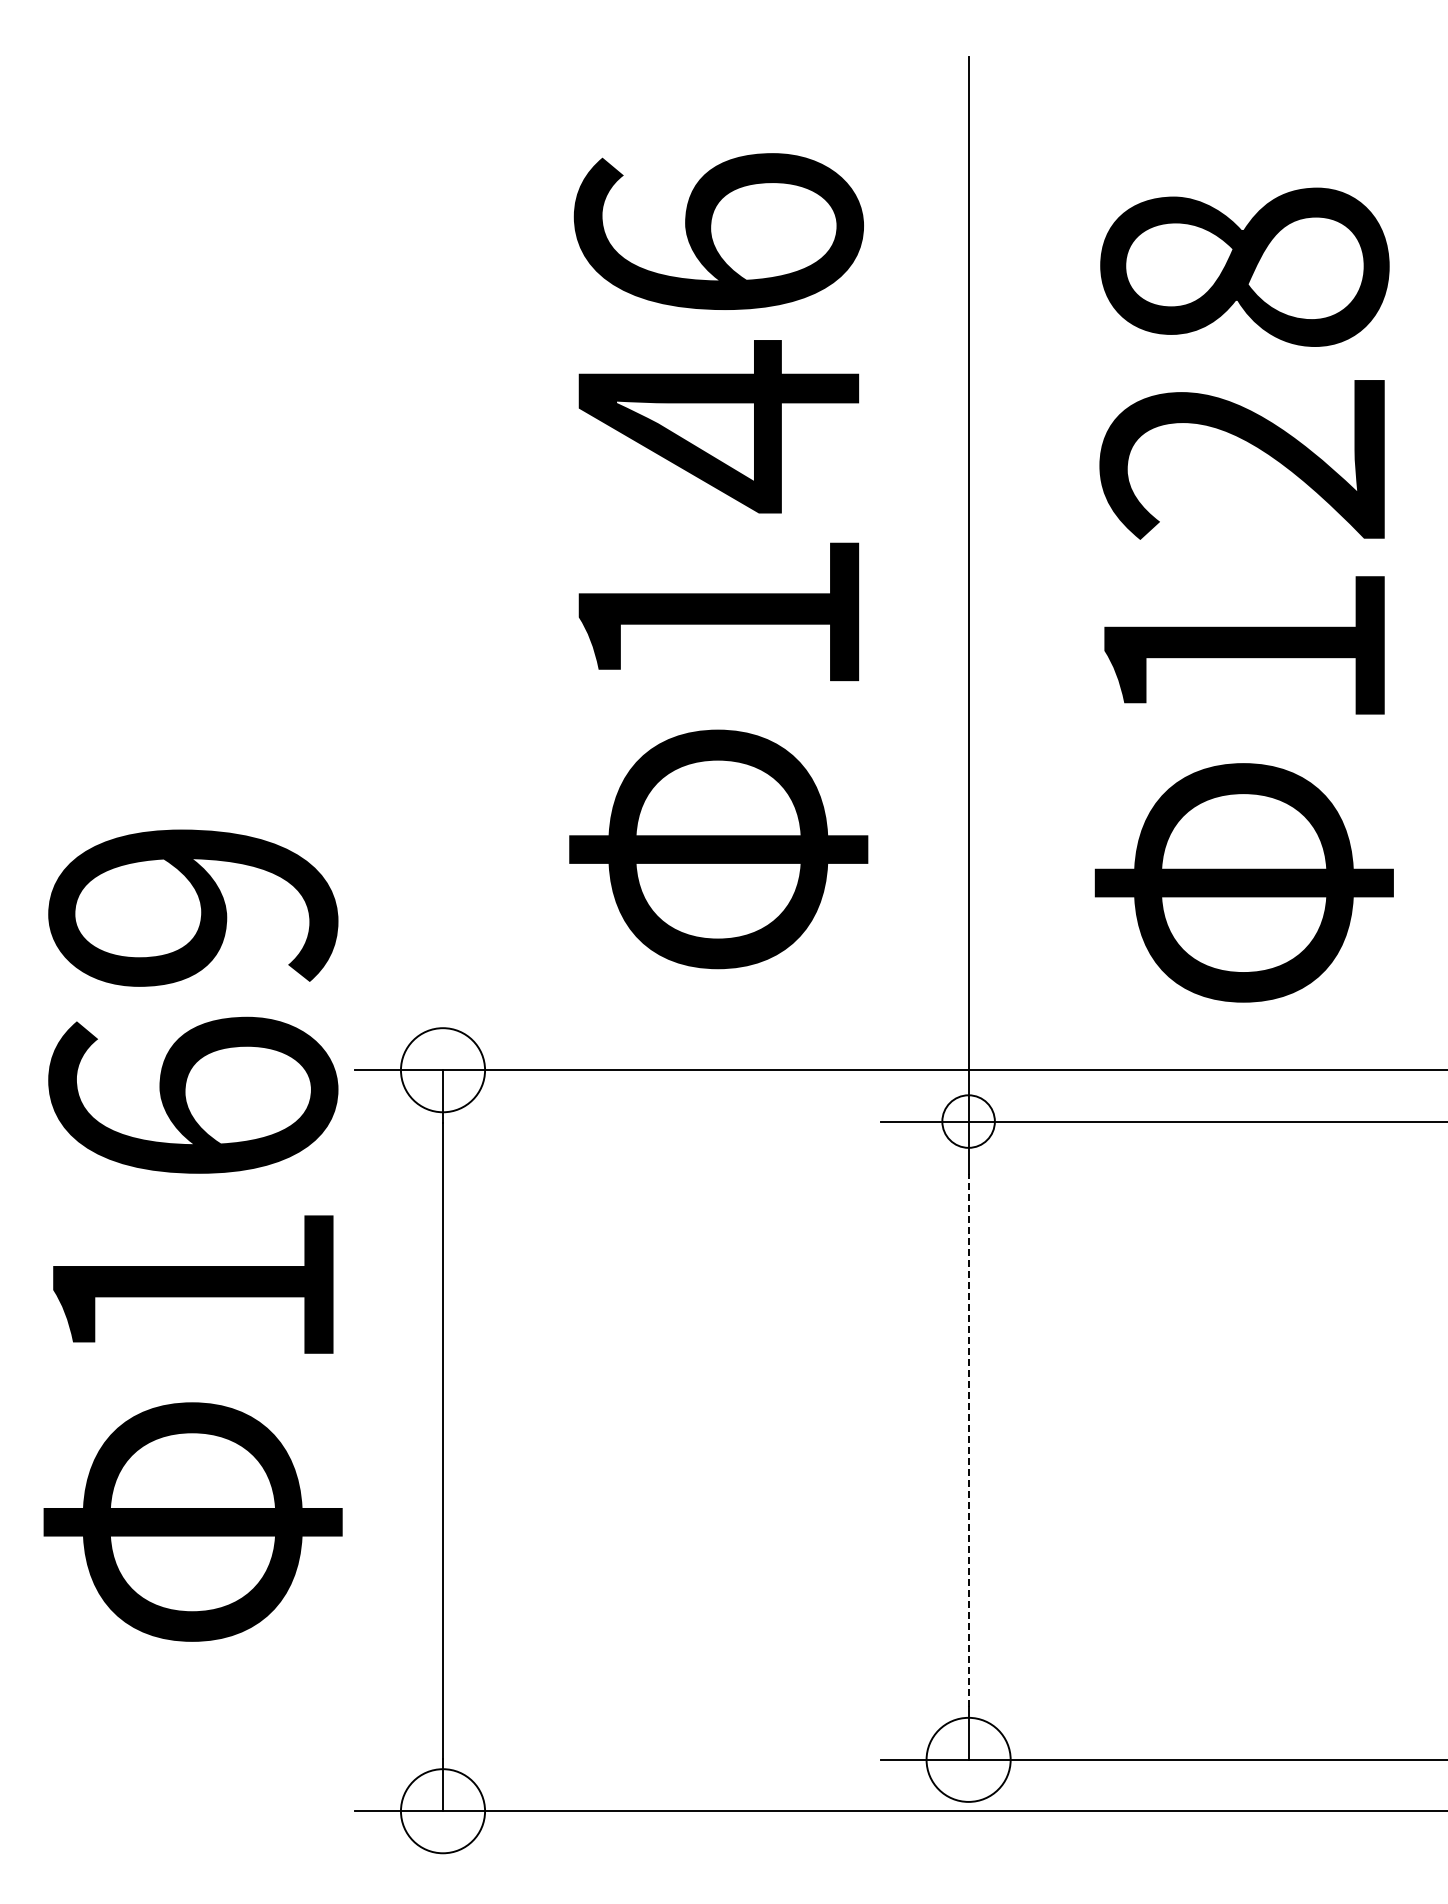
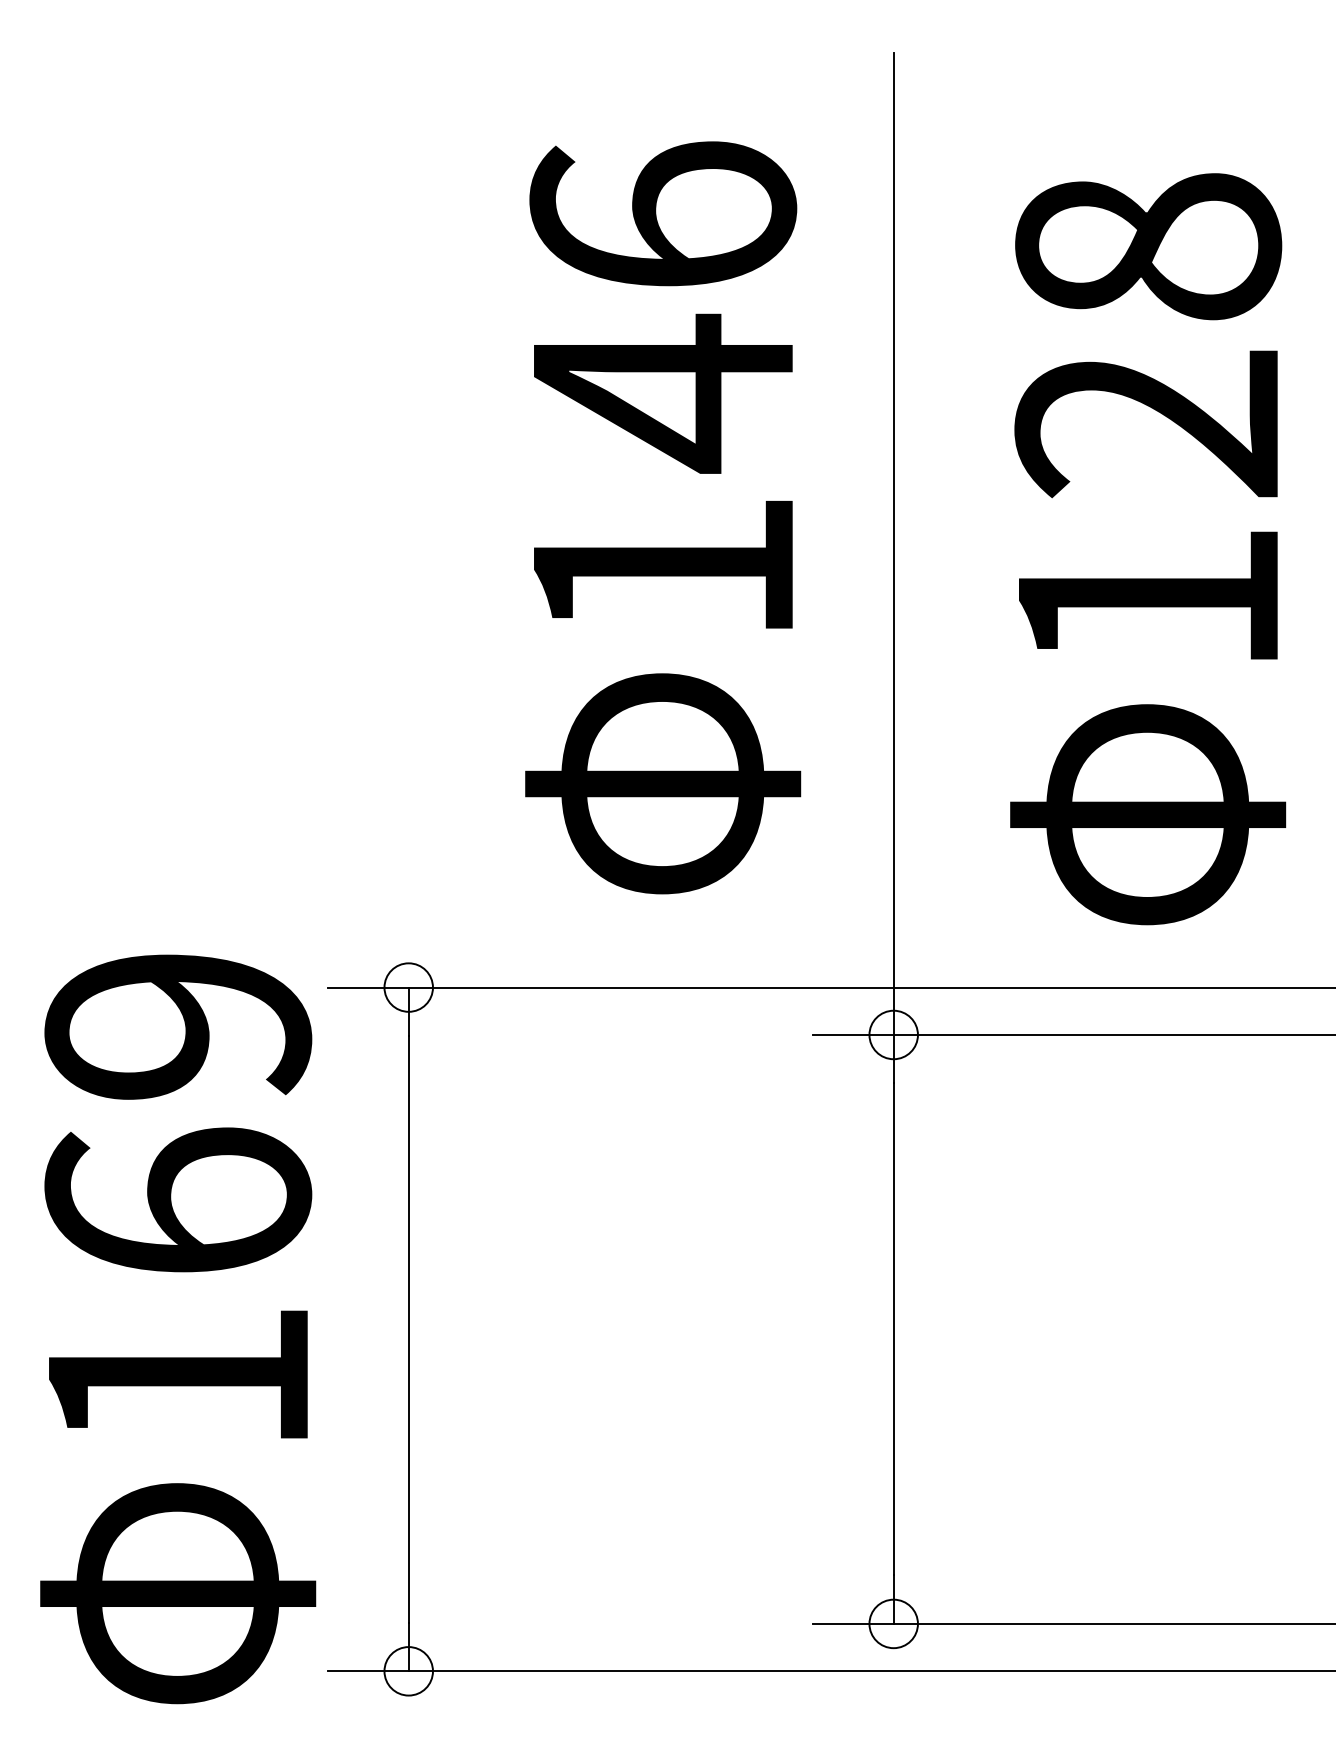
circle: (442, 1069) -> (408, 986), size x0.62
text: (192, 1235) -> (177, 1329), moved
line: (968, 1440) -> (893, 1329), dashed -> solid
circle: (968, 1759) -> (893, 1623), size x0.62
circle: (442, 1810) -> (408, 1670), size x0.62

